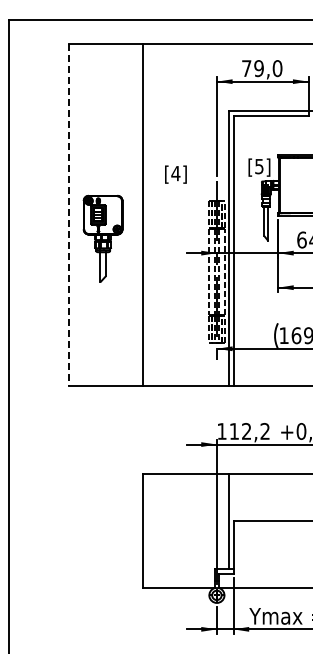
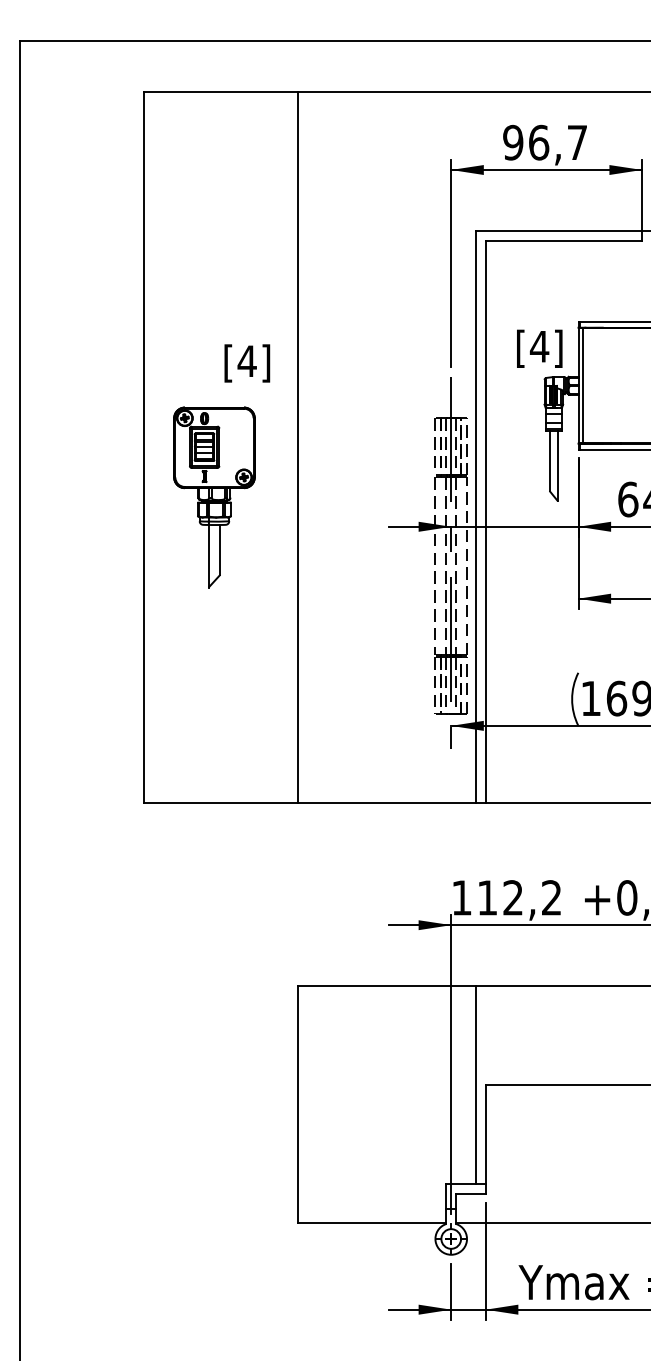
text: (261, 68) -> (544, 142), 79,0 -> 96,7
text: (258, 166) -> (537, 346), [5] -> [4]
text: (175, 174) -> (246, 363), moved
line: (69, 214) -> (144, 446), dashed -> solid

